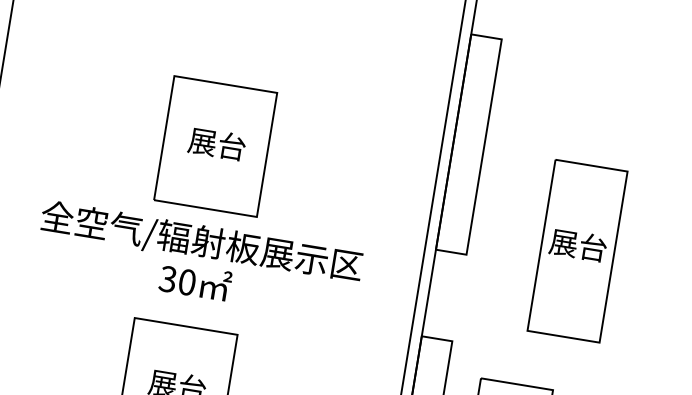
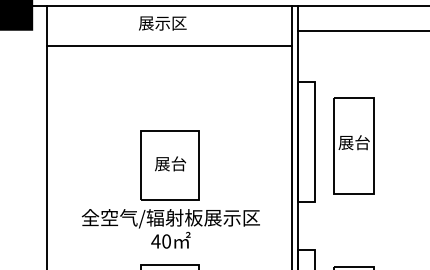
part: (576, 250) -> (353, 145), moved
text: (167, 279) -> (155, 241), 30 -> 40

